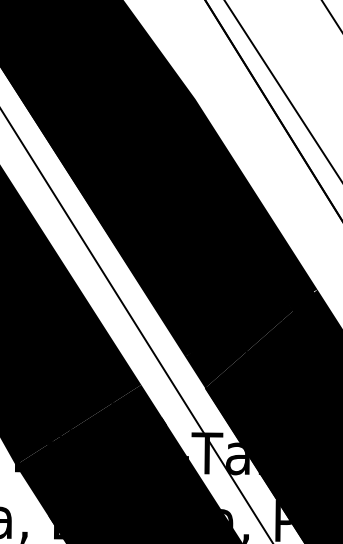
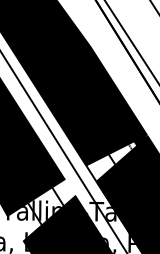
fill: (239, 339) -> (111, 158), removed
fill: (91, 455) -> (42, 212), removed

